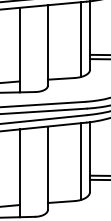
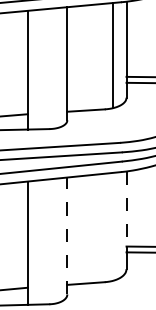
line: (90, 148) -> (126, 208), solid -> dashed
line: (80, 161) -> (113, 226), removed
line: (48, 167) -> (67, 235), solid -> dashed

